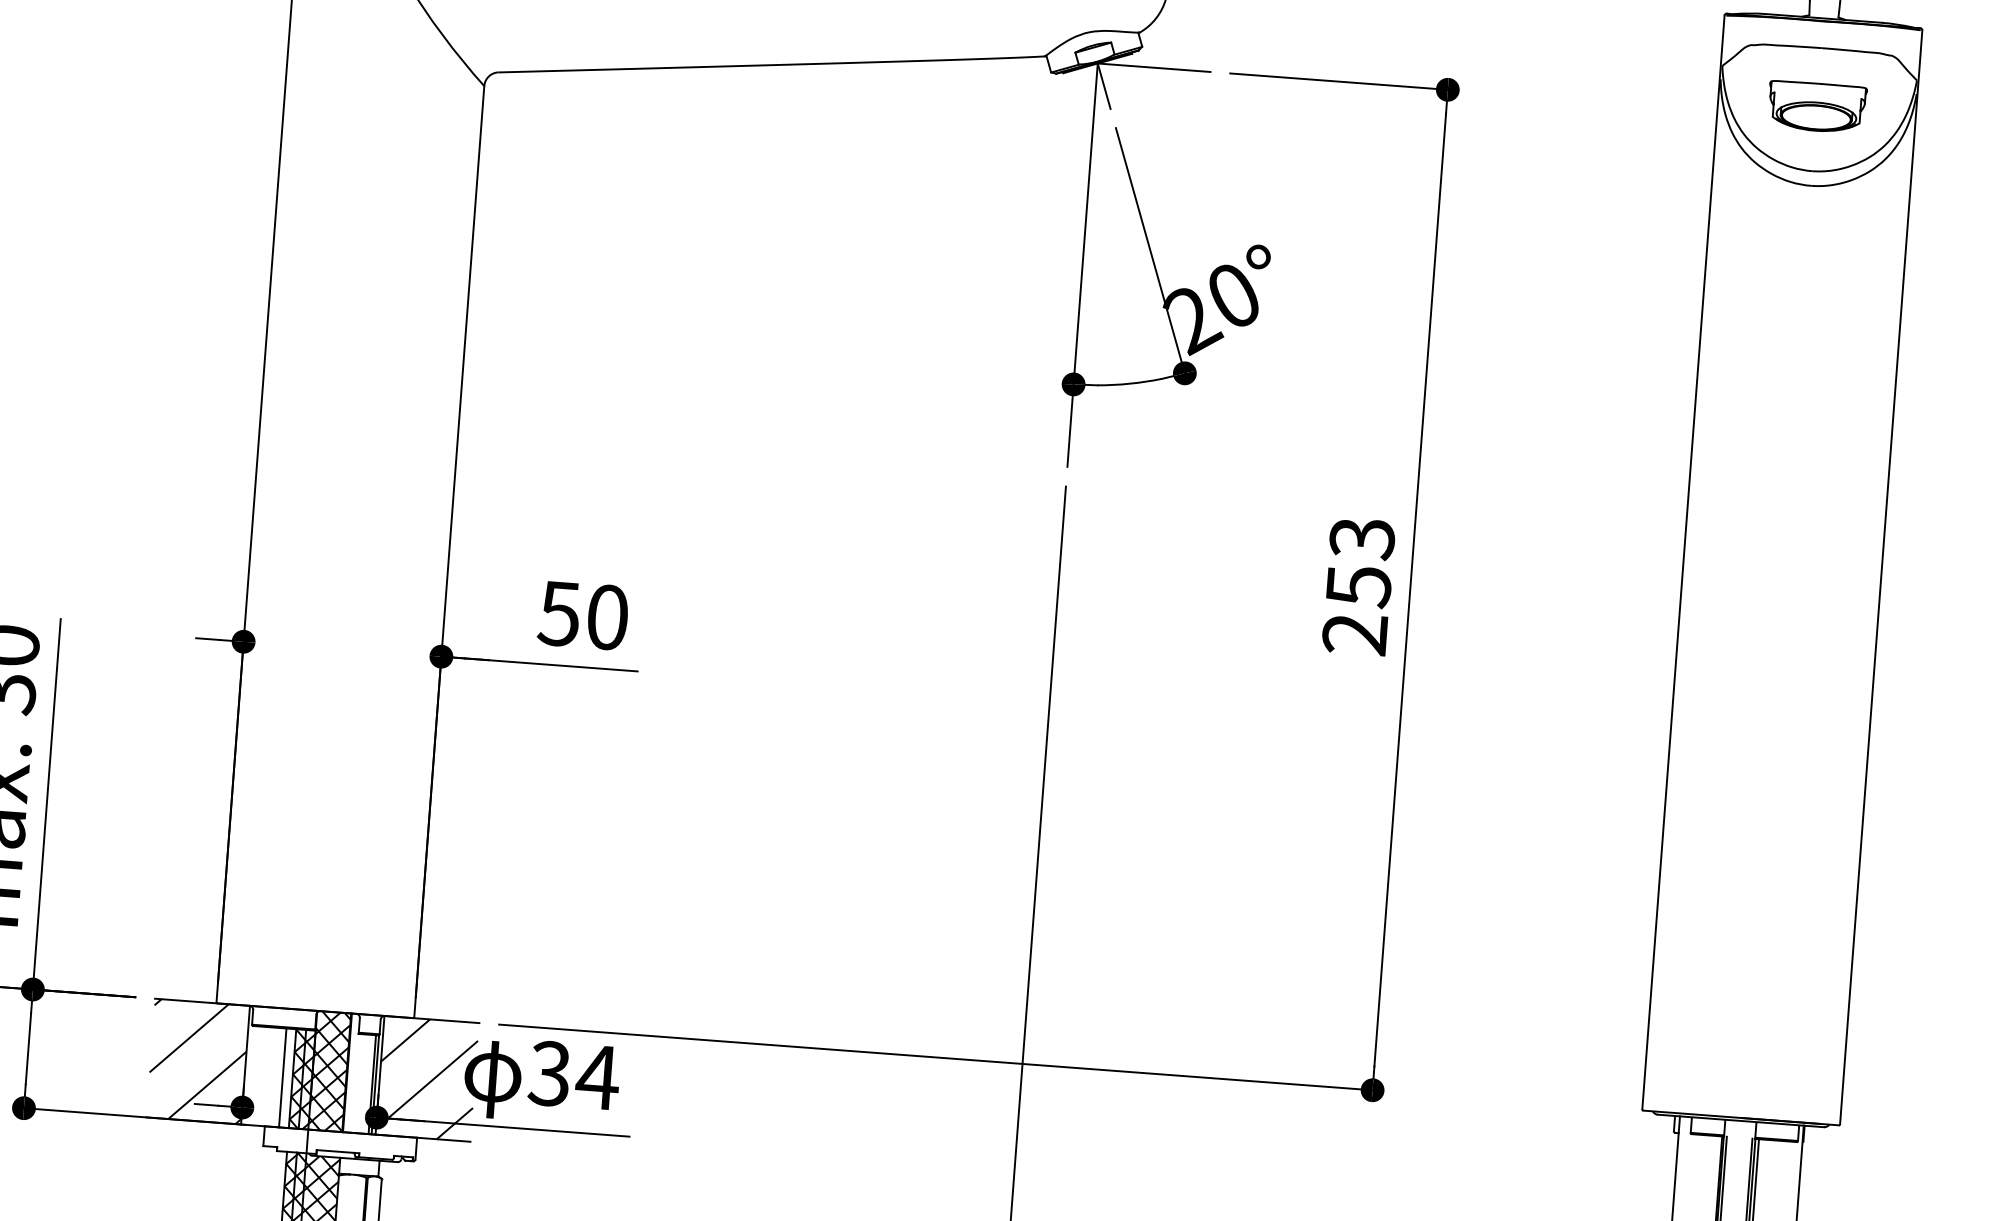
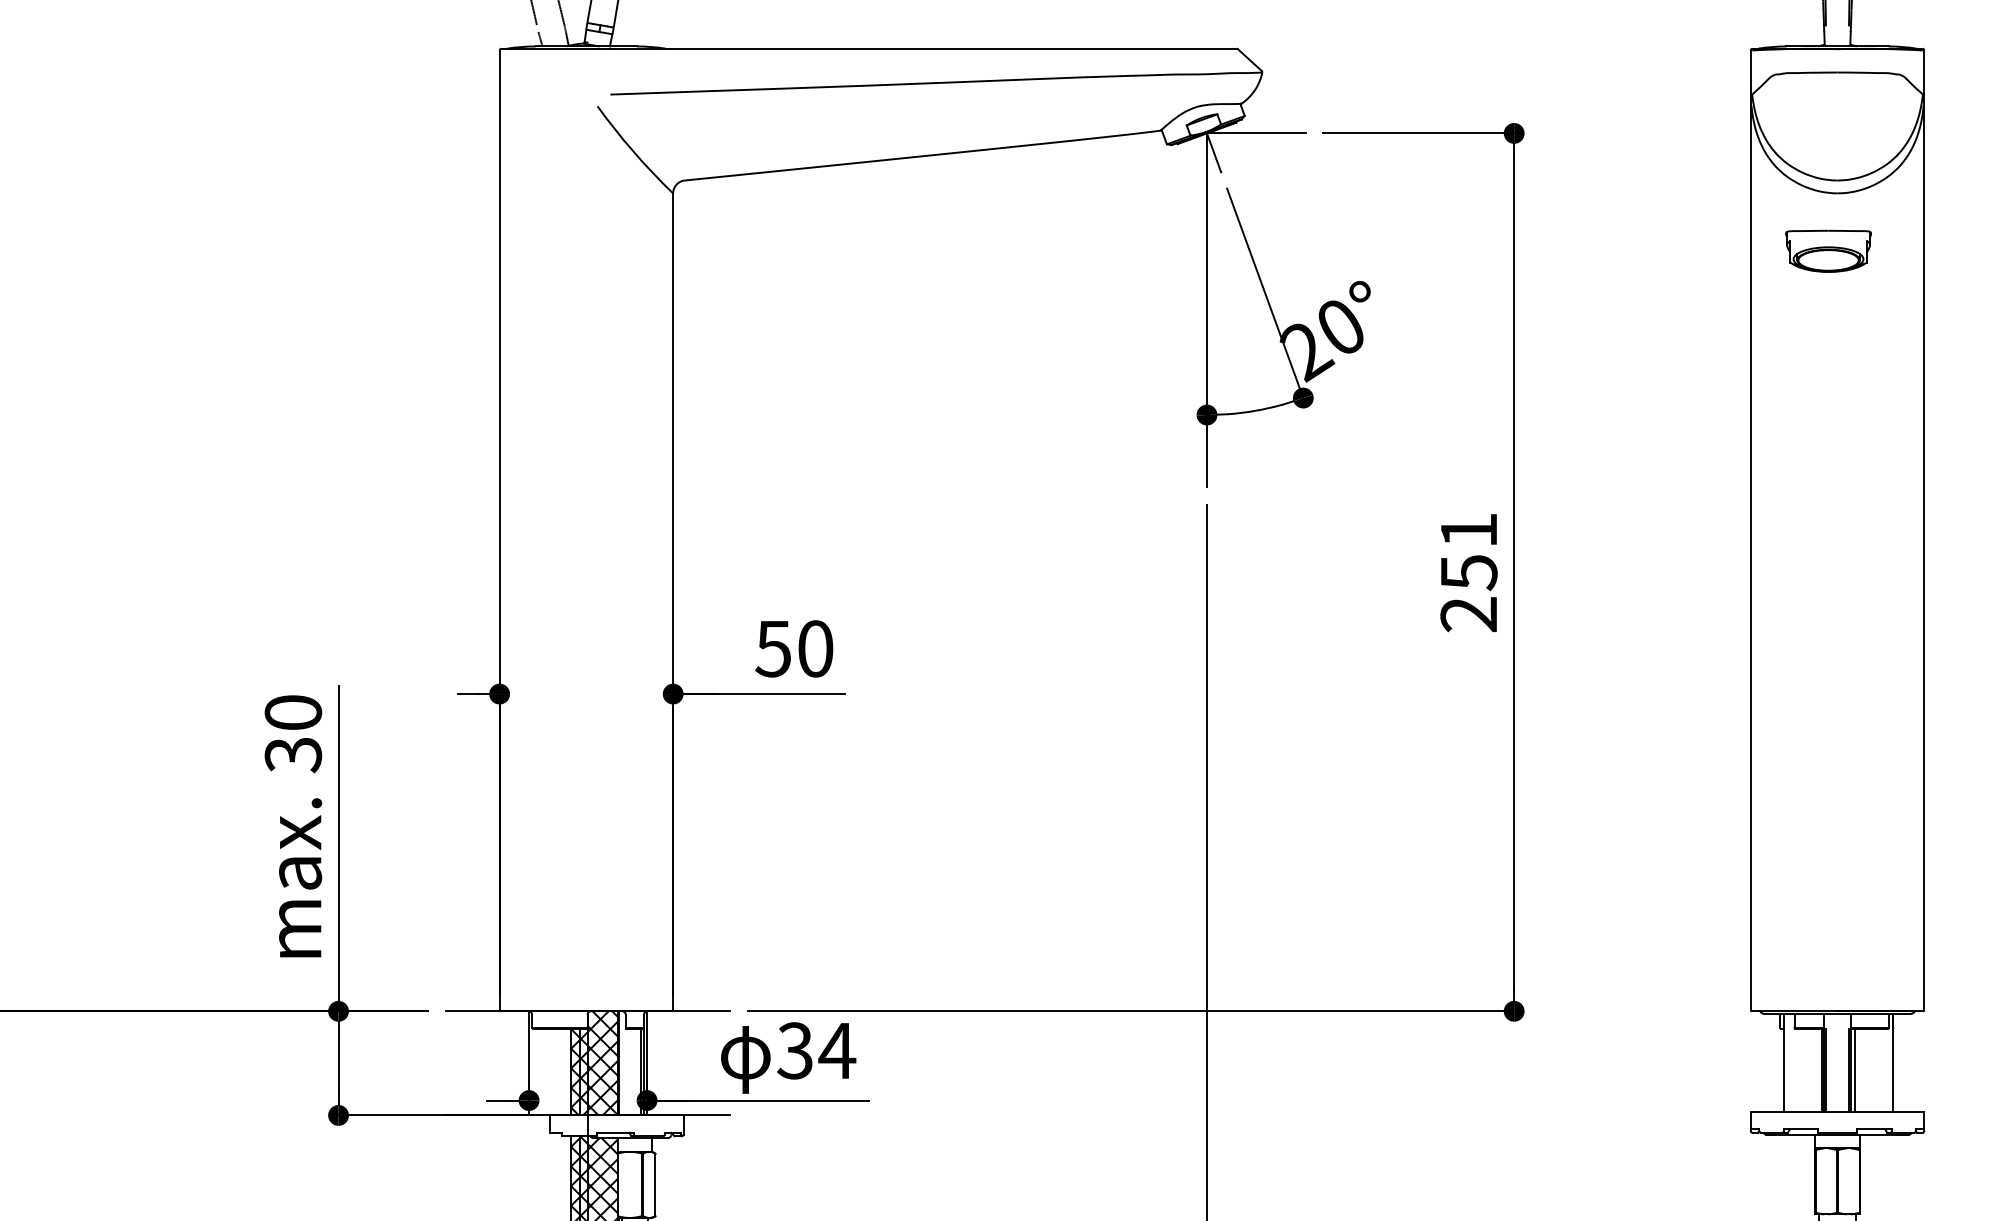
part: (1817, 106) -> (1828, 250), moved
text: (1361, 538) -> (1468, 530), 253 -> 251
hatch: (198, 1061) -> (487, 1063), removed
line: (282, 1077) -> (562, 1071), removed
hatch: (427, 1078) -> (688, 1063), removed

